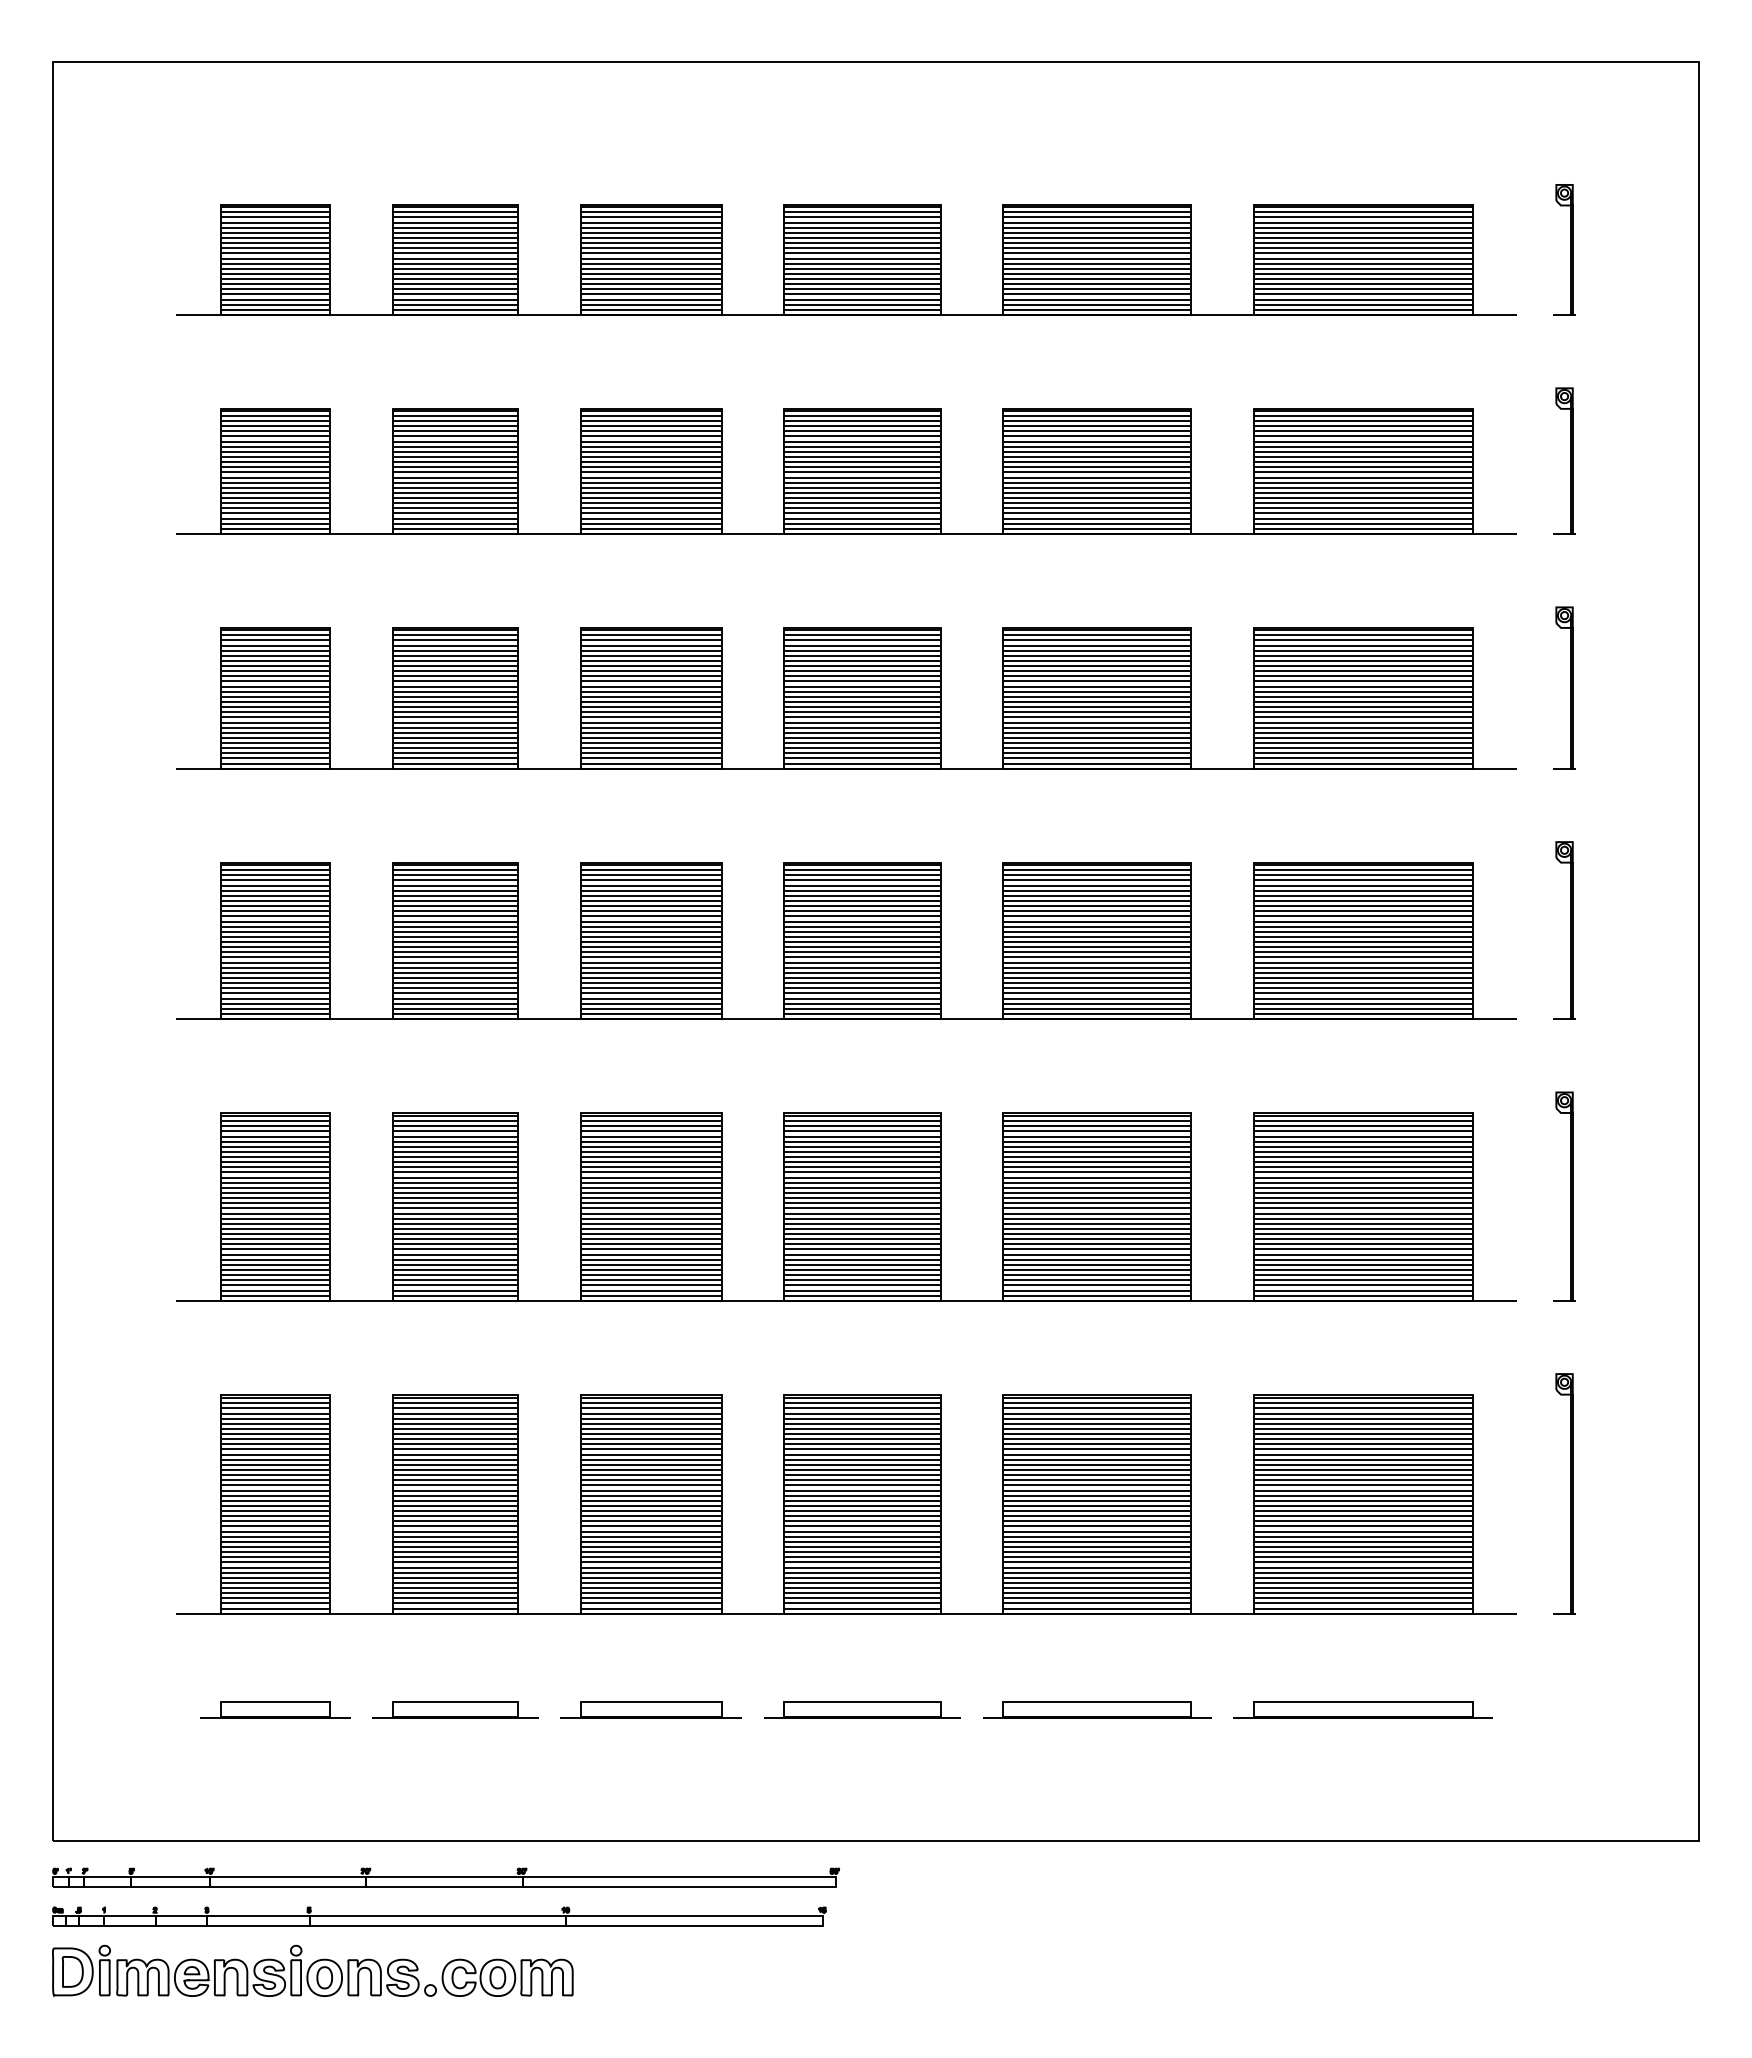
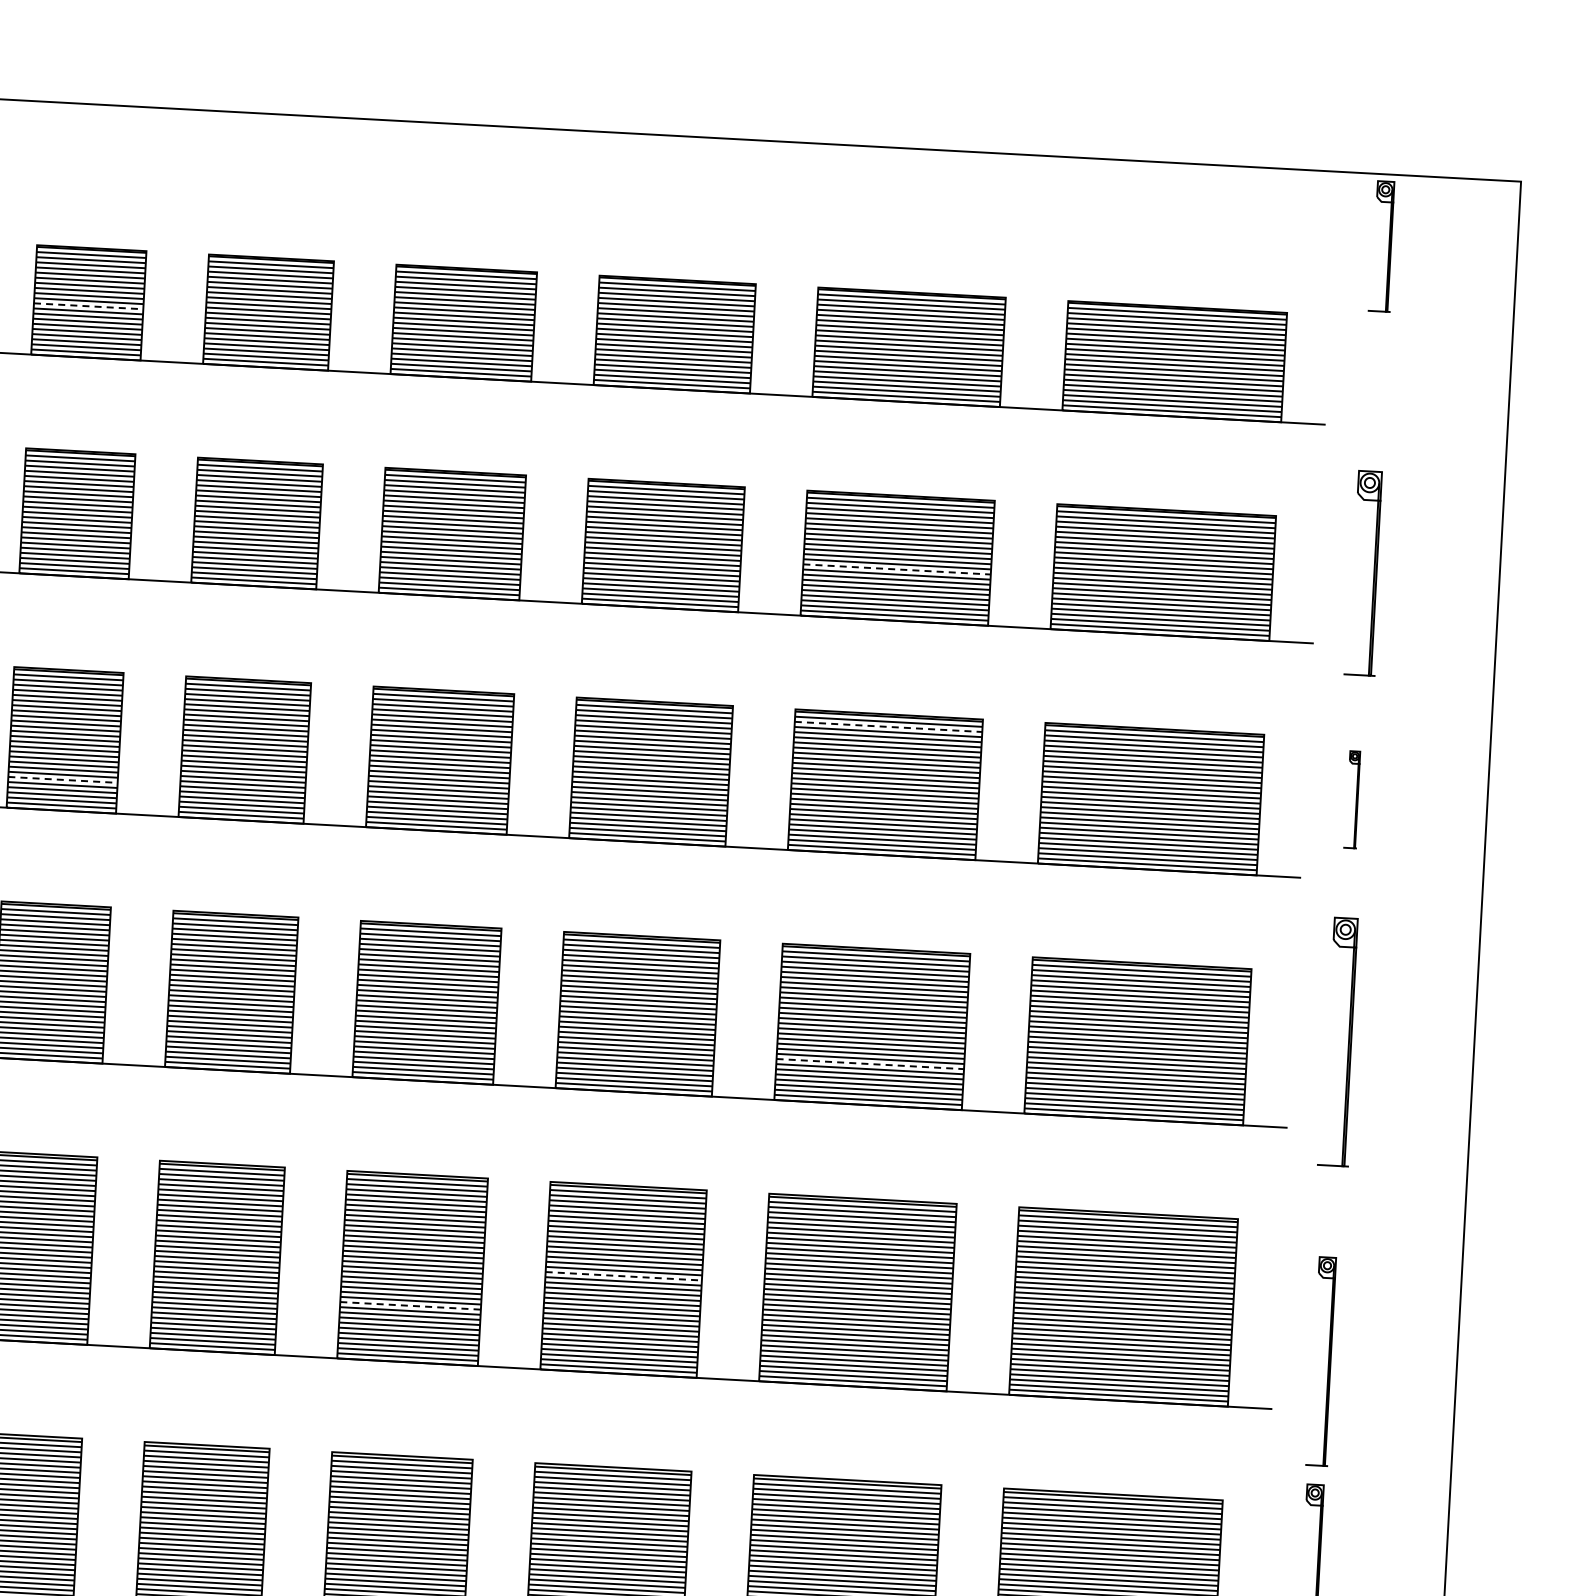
part: (1564, 249) -> (1382, 246), moved
line: (275, 263) -> (88, 306), solid -> dashed
part: (1564, 460) -> (1364, 572), size x1.4
line: (1097, 482) -> (897, 569), solid -> dashed
line: (1097, 640) -> (888, 727), solid -> dashed
part: (1564, 687) -> (1352, 799), size x0.6
line: (275, 737) -> (62, 779), solid -> dashed
part: (1564, 930) -> (1339, 1041), size x1.4
line: (1097, 978) -> (870, 1064), solid -> dashed
part: (1564, 1196) -> (1322, 1361), moved
line: (862, 1203) -> (623, 1276), solid -> dashed
line: (651, 1244) -> (410, 1306), solid -> dashed

